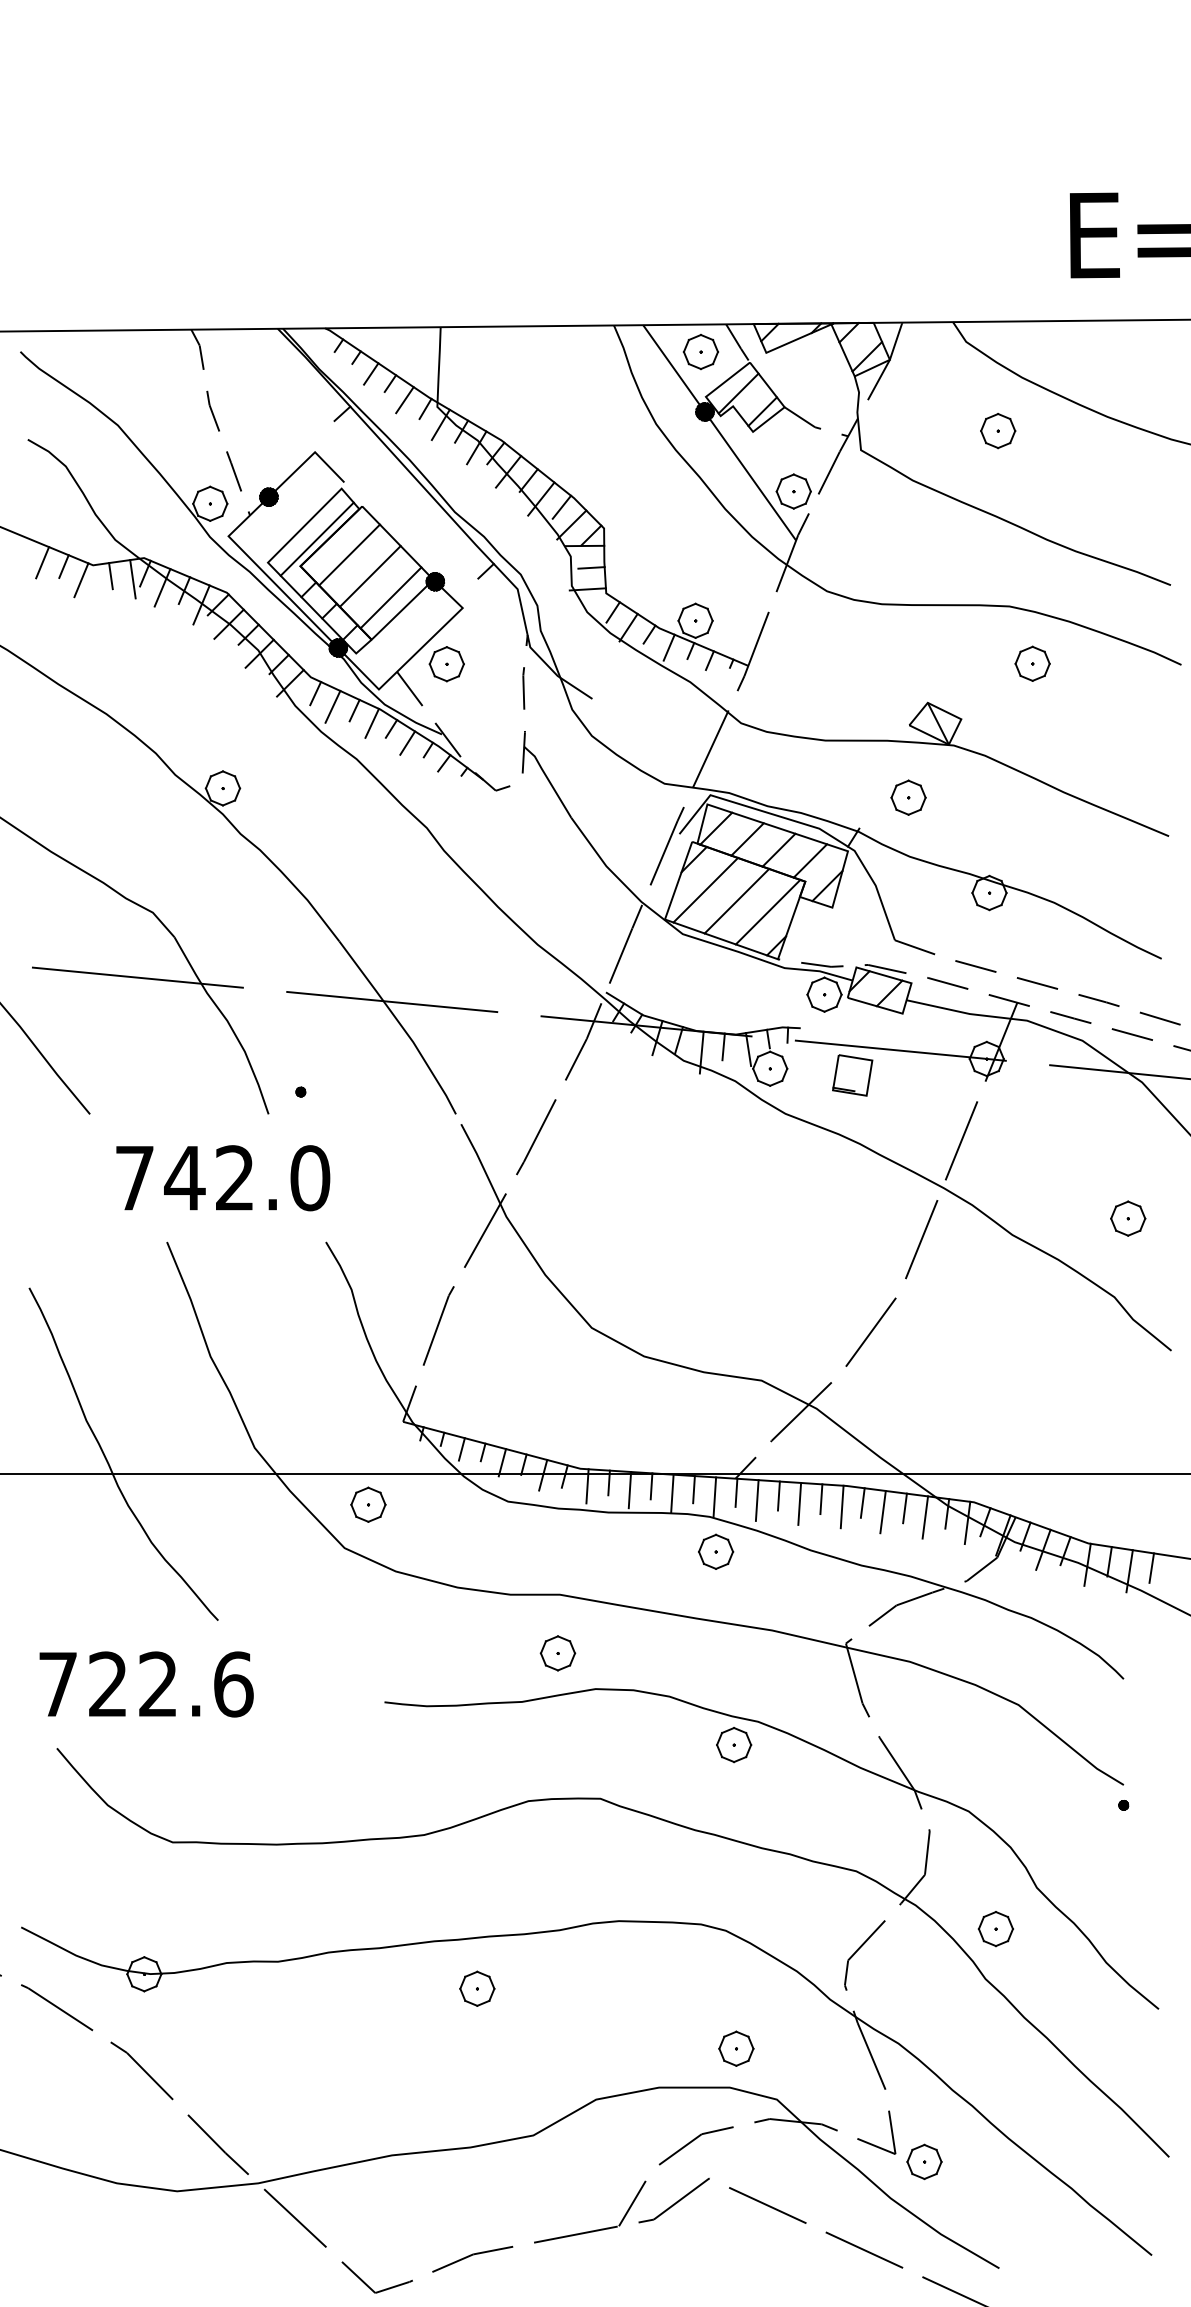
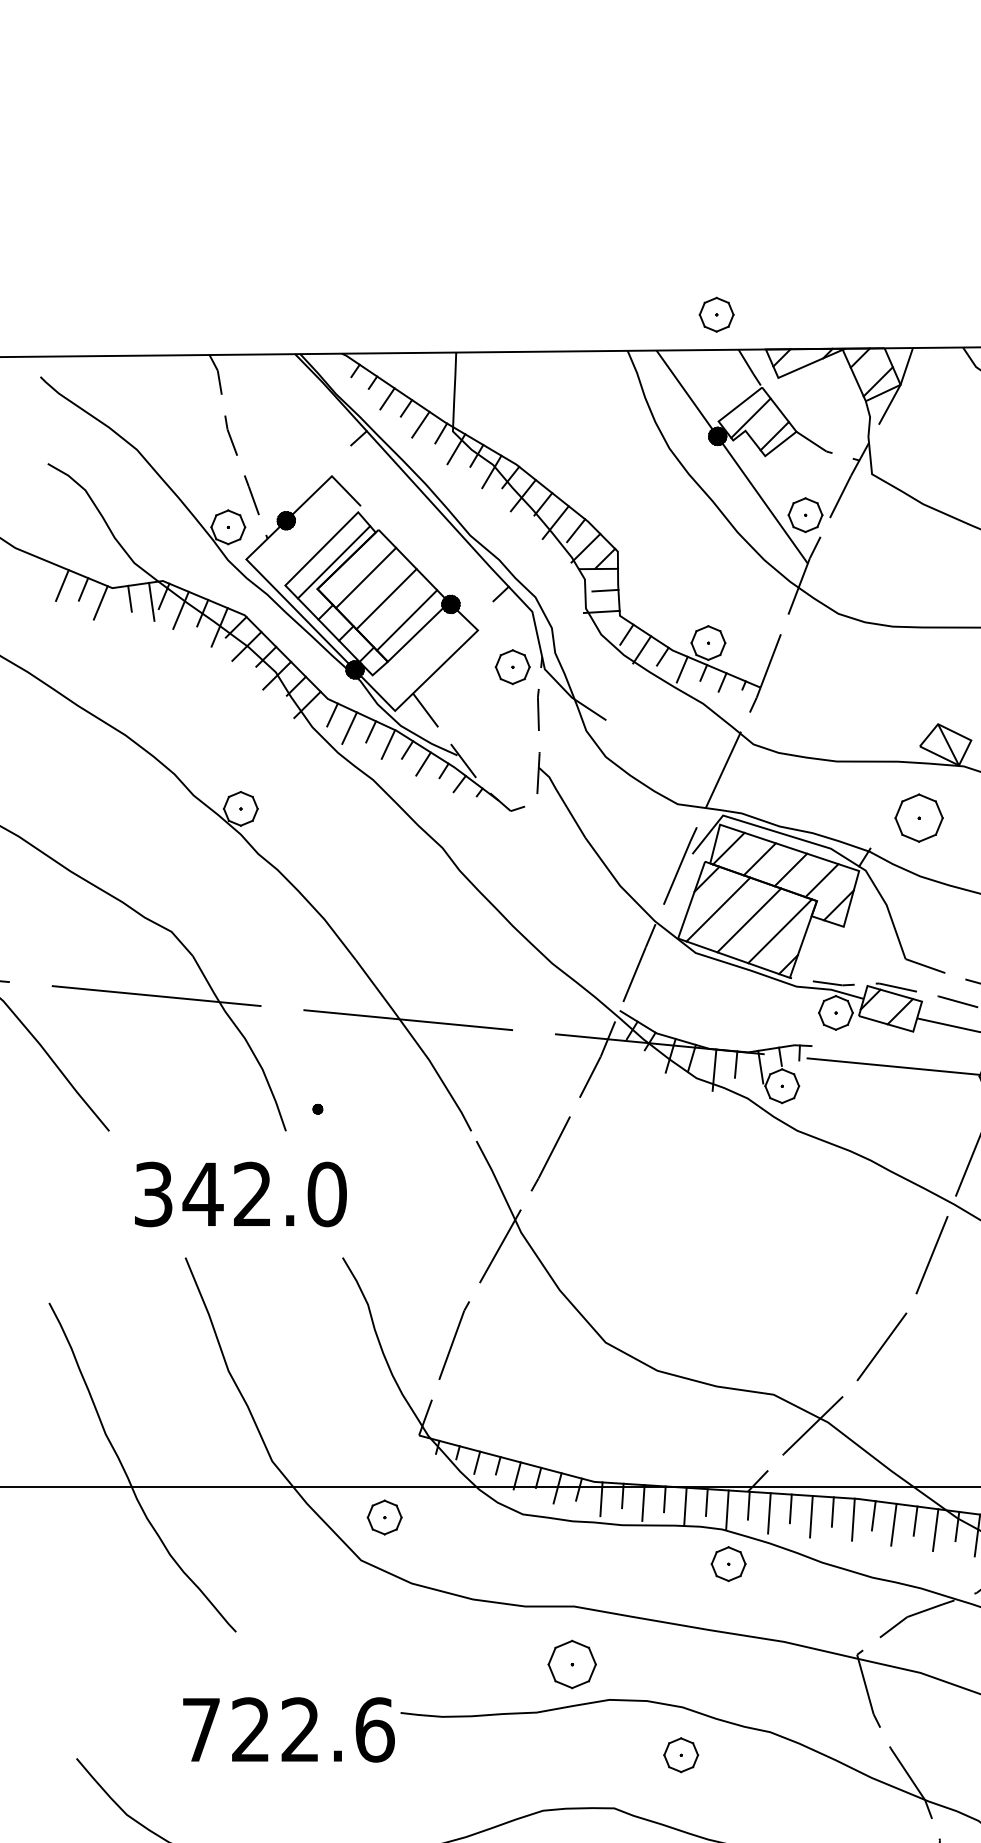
part: (700, 352) -> (716, 315), moved
part: (446, 664) -> (512, 667), moved
part: (908, 797) -> (919, 817), size x1.4
part: (852, 1075) -> (863, 1092), removed
text: (134, 1178) -> (153, 1194), 742.0 -> 342.0
part: (557, 1653) -> (571, 1664), size x1.4
text: (146, 1684) -> (288, 1729), moved
part: (734, 1745) -> (681, 1755), moved

